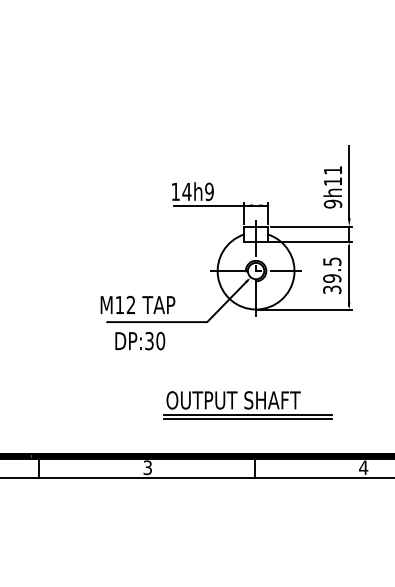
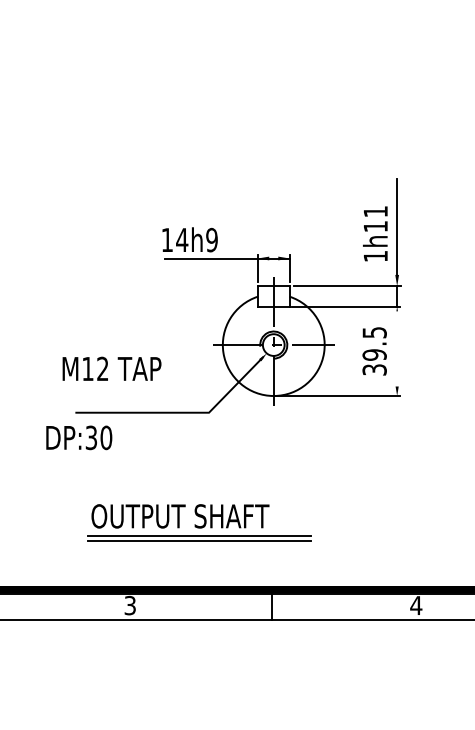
text: (332, 203) -> (375, 255), 9h11 -> 1h11
line: (349, 275) -> (397, 350), removed
text: (137, 304) -> (111, 368), moved
text: (140, 340) -> (79, 437), moved
part: (247, 405) -> (198, 523), moved

